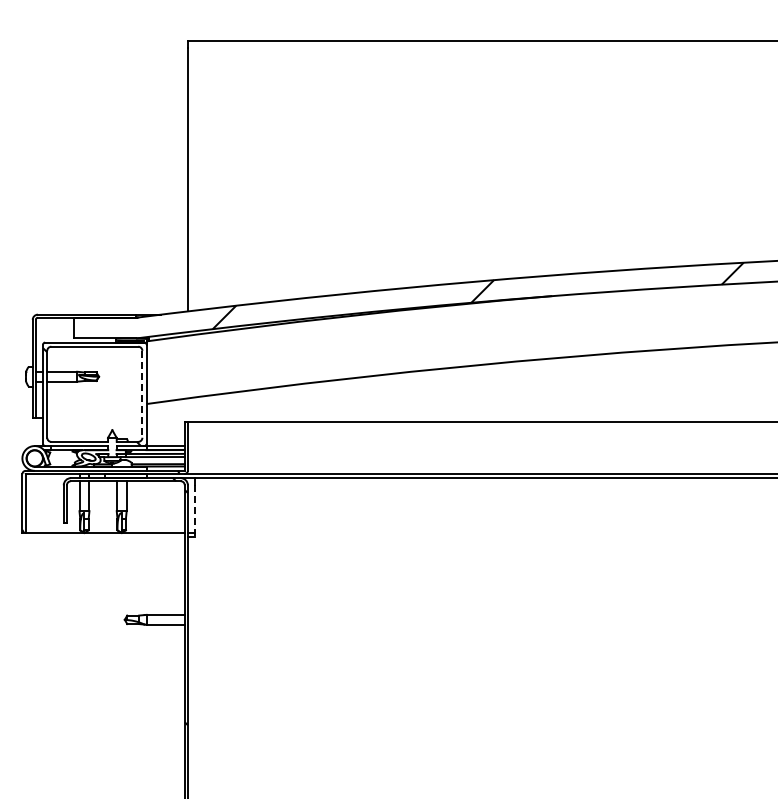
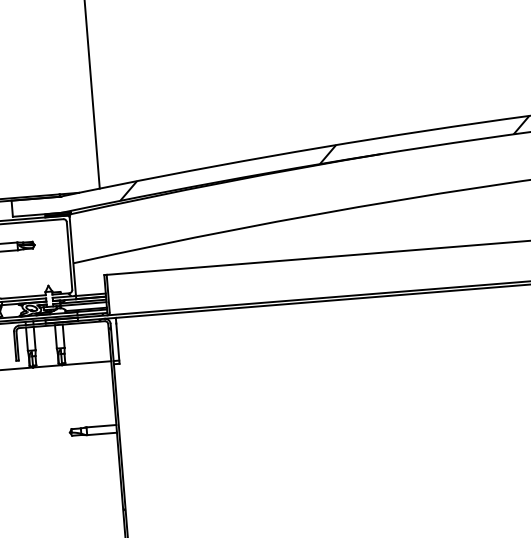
line: (142, 394) -> (69, 256), dashed -> solid
line: (195, 511) -> (118, 343), dashed -> solid

